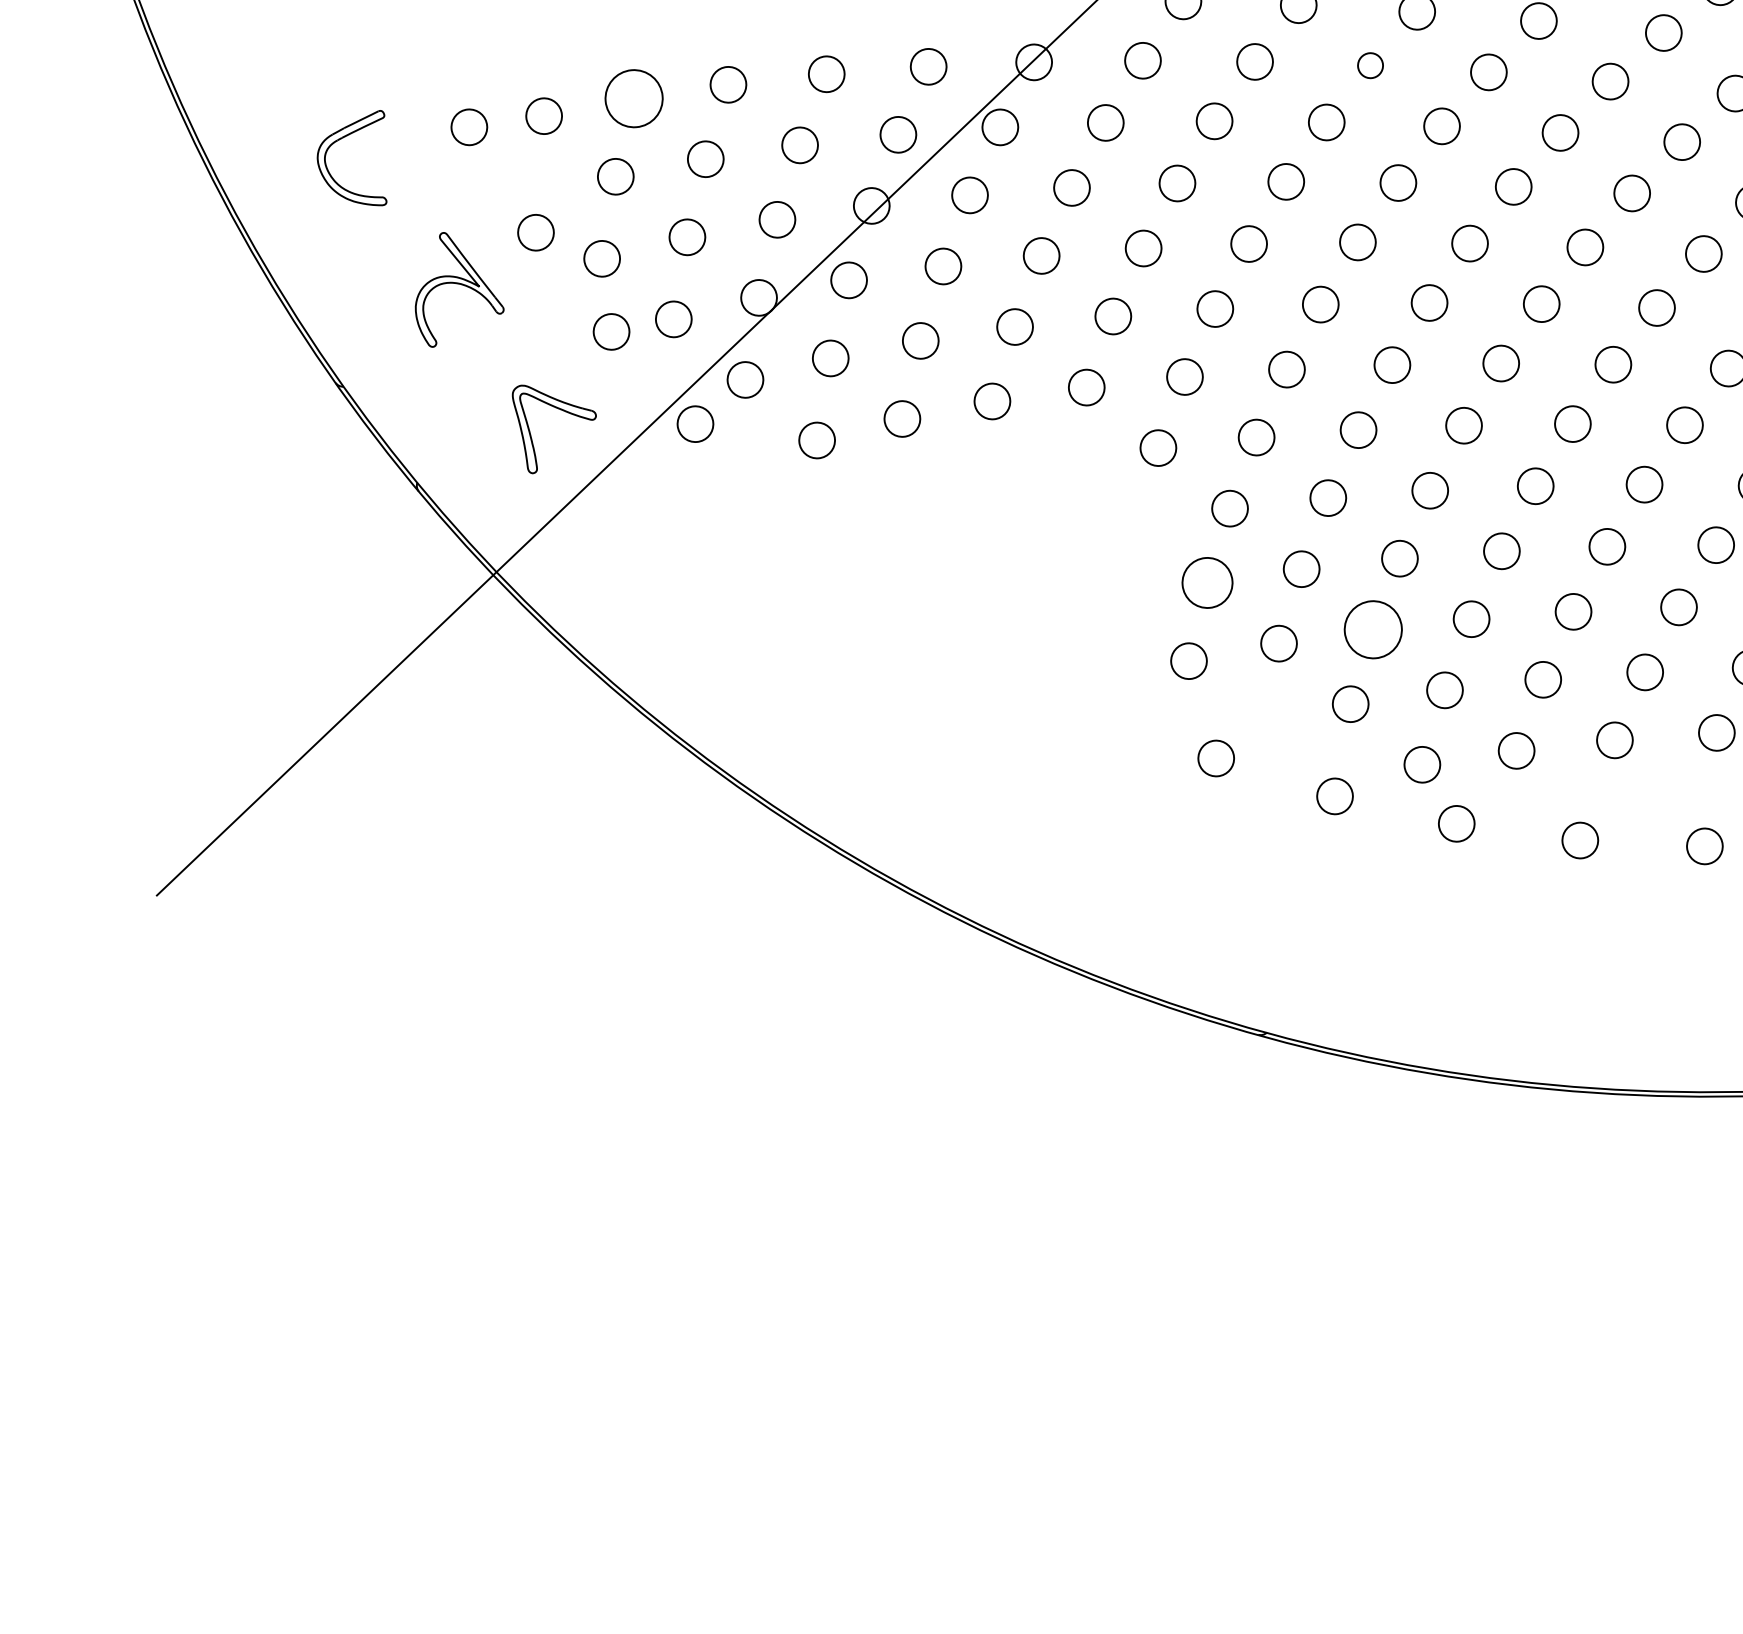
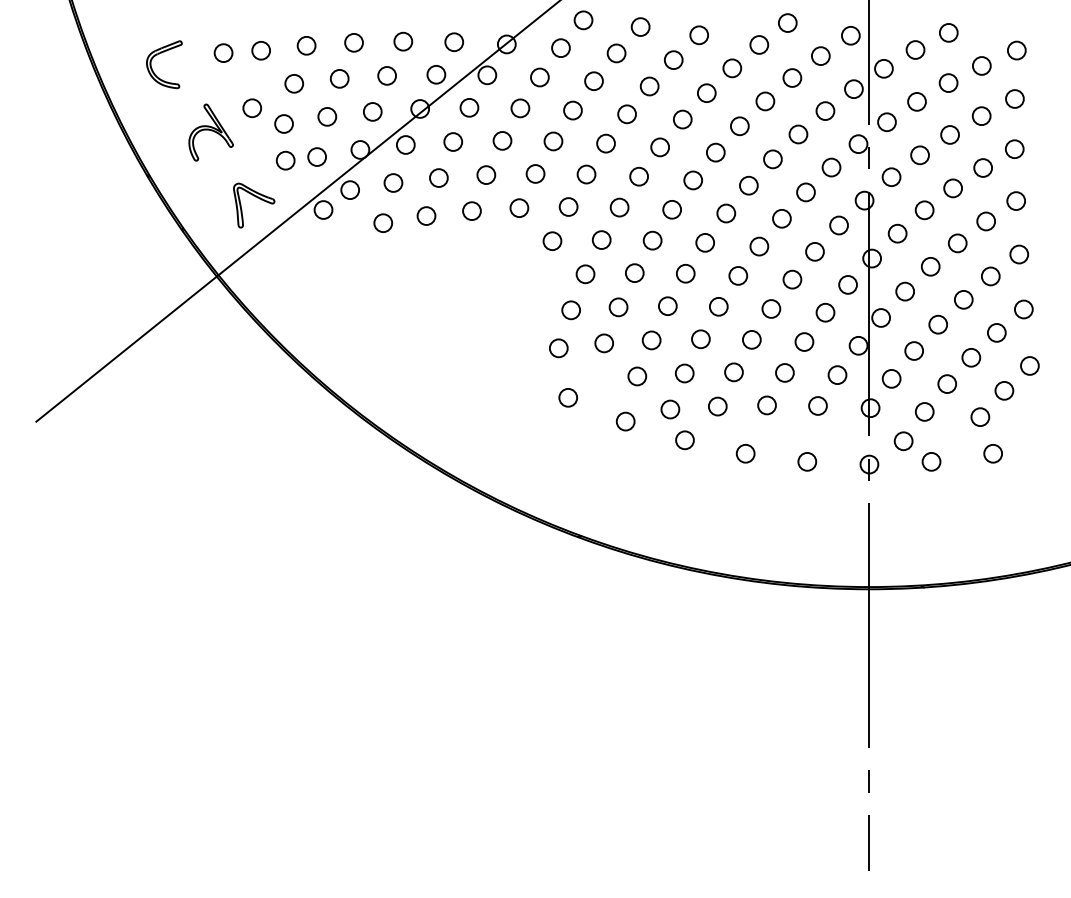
circle: (1369, 64) -> (673, 59), size x1.43
circle: (633, 98) -> (306, 45), size x0.62
circle: (1206, 583) -> (570, 310), size x0.71
circle: (1373, 629) -> (651, 340), size x0.62

